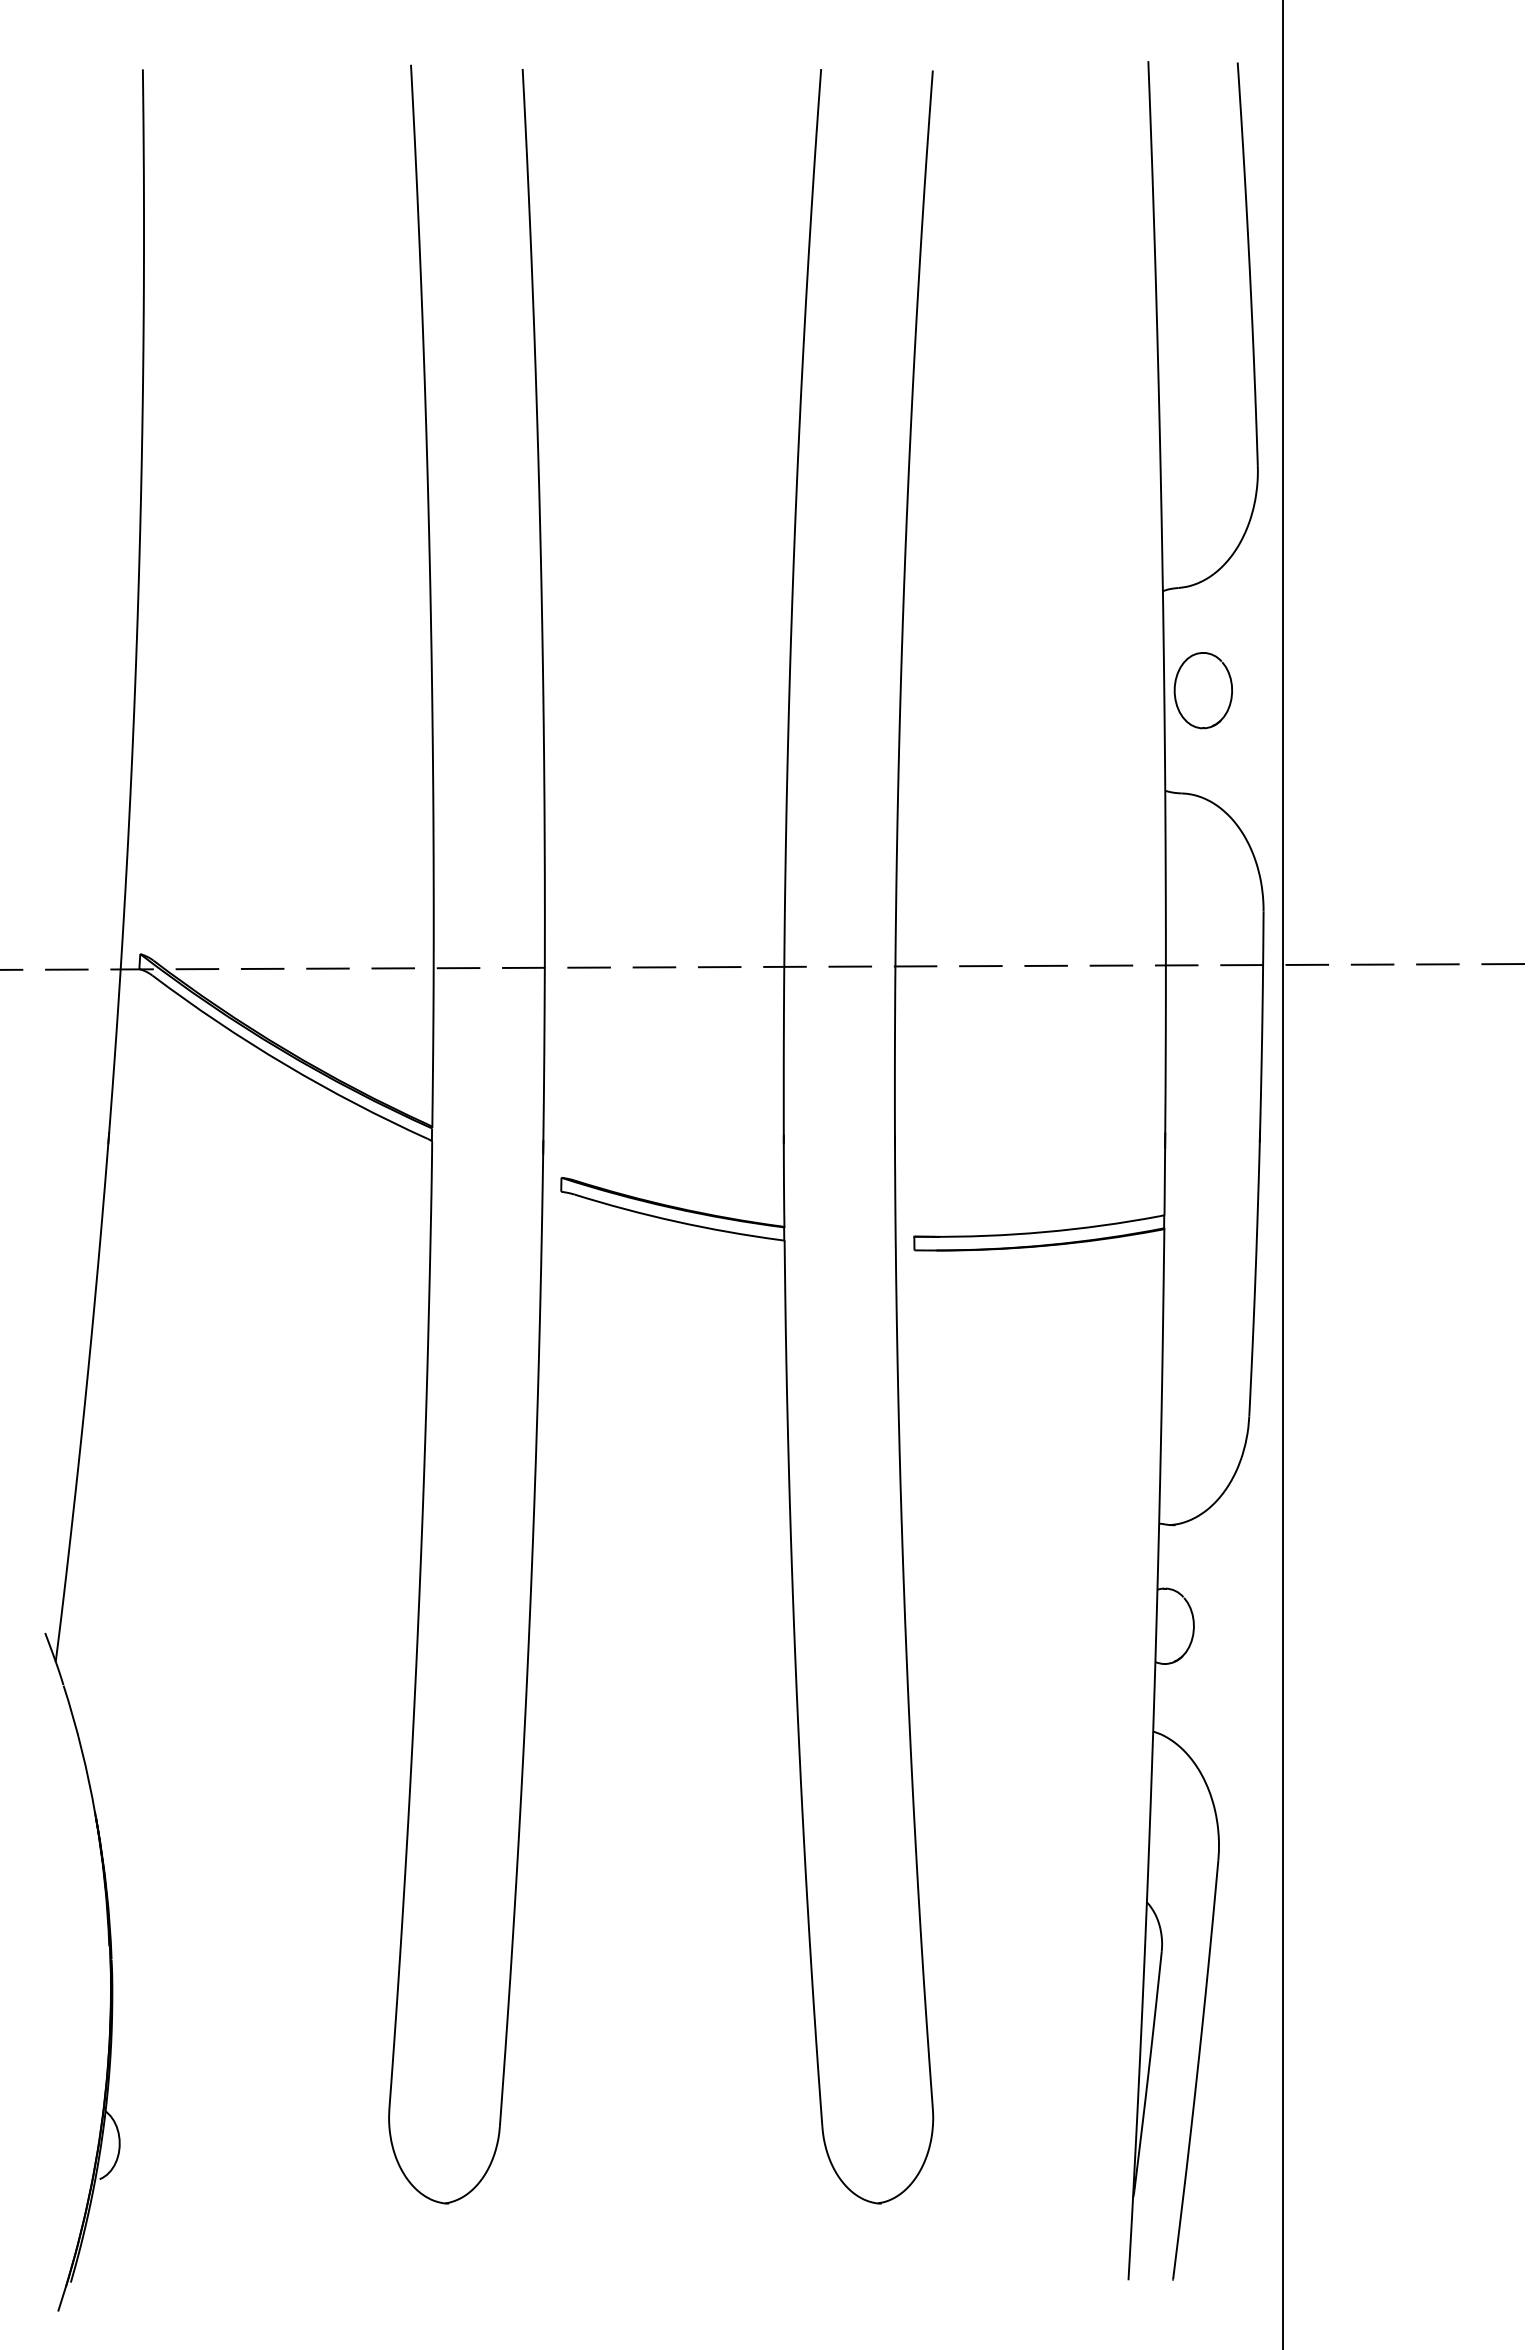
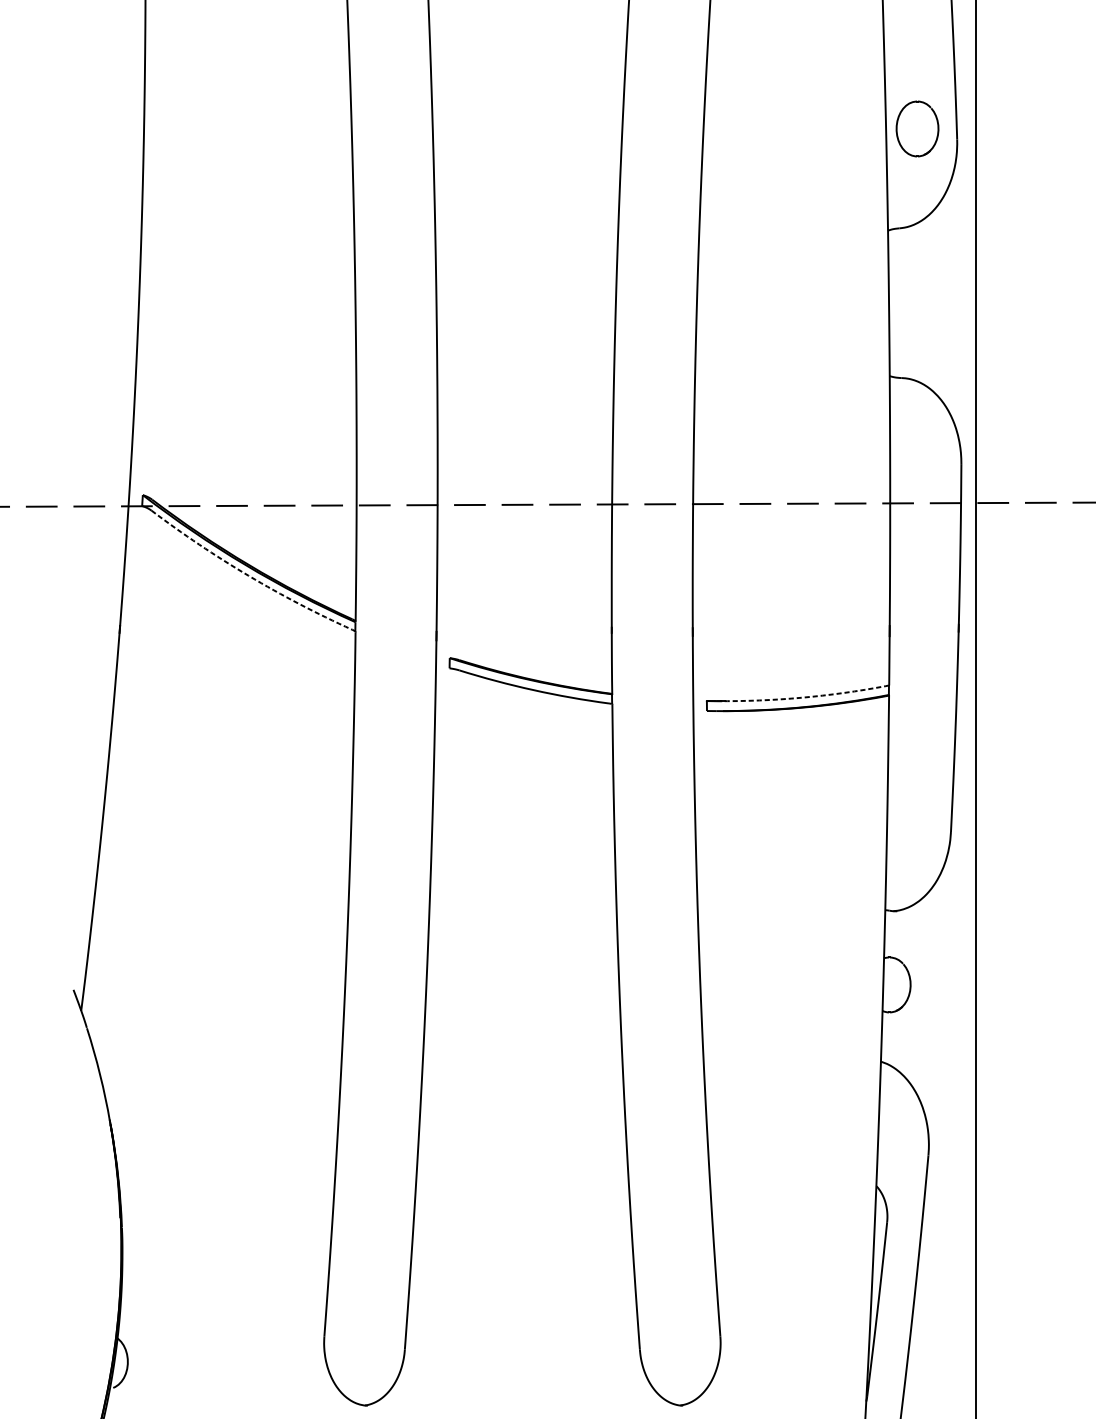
part: (1202, 690) -> (916, 128), moved
arc: (285, 1064) -> (248, 575), solid -> dashed
arc: (1044, 1232) -> (801, 698), solid -> dashed

